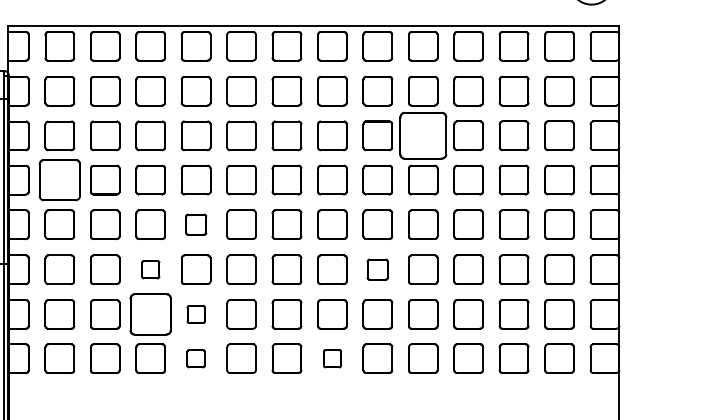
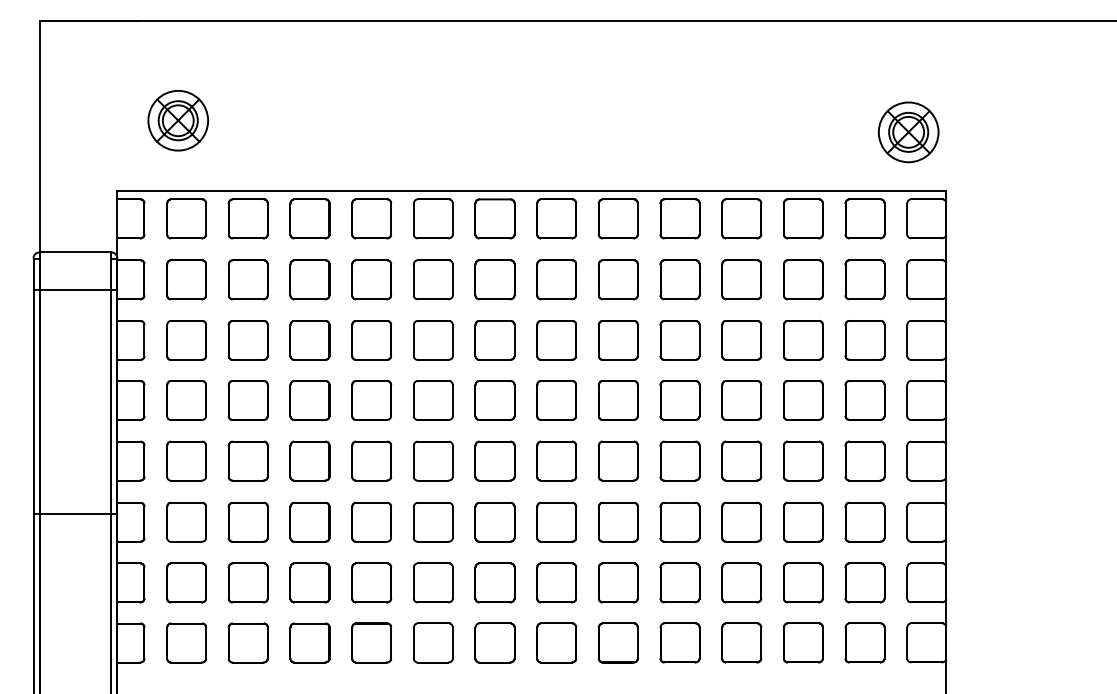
part: (422, 135) -> (679, 340), size x0.62
part: (59, 180) -> (186, 400), size x0.71
part: (196, 224) -> (371, 460), size x1.43
part: (150, 269) -> (309, 521), size x1.67
part: (377, 269) -> (617, 521), size x1.43
part: (150, 314) -> (309, 582), size x0.71
part: (196, 314) -> (371, 582), size x1.67
part: (196, 358) -> (371, 642), size x1.67
part: (332, 358) -> (556, 642), size x1.67

